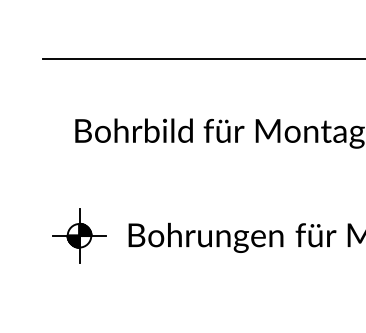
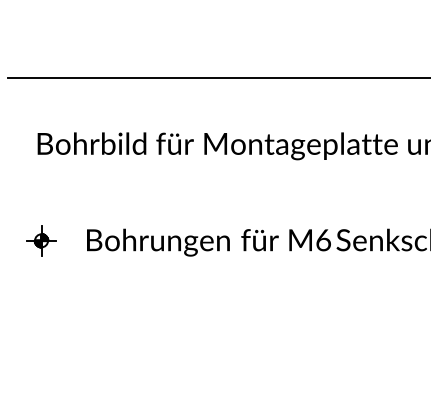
part: (79, 235) -> (41, 240), size x0.6

